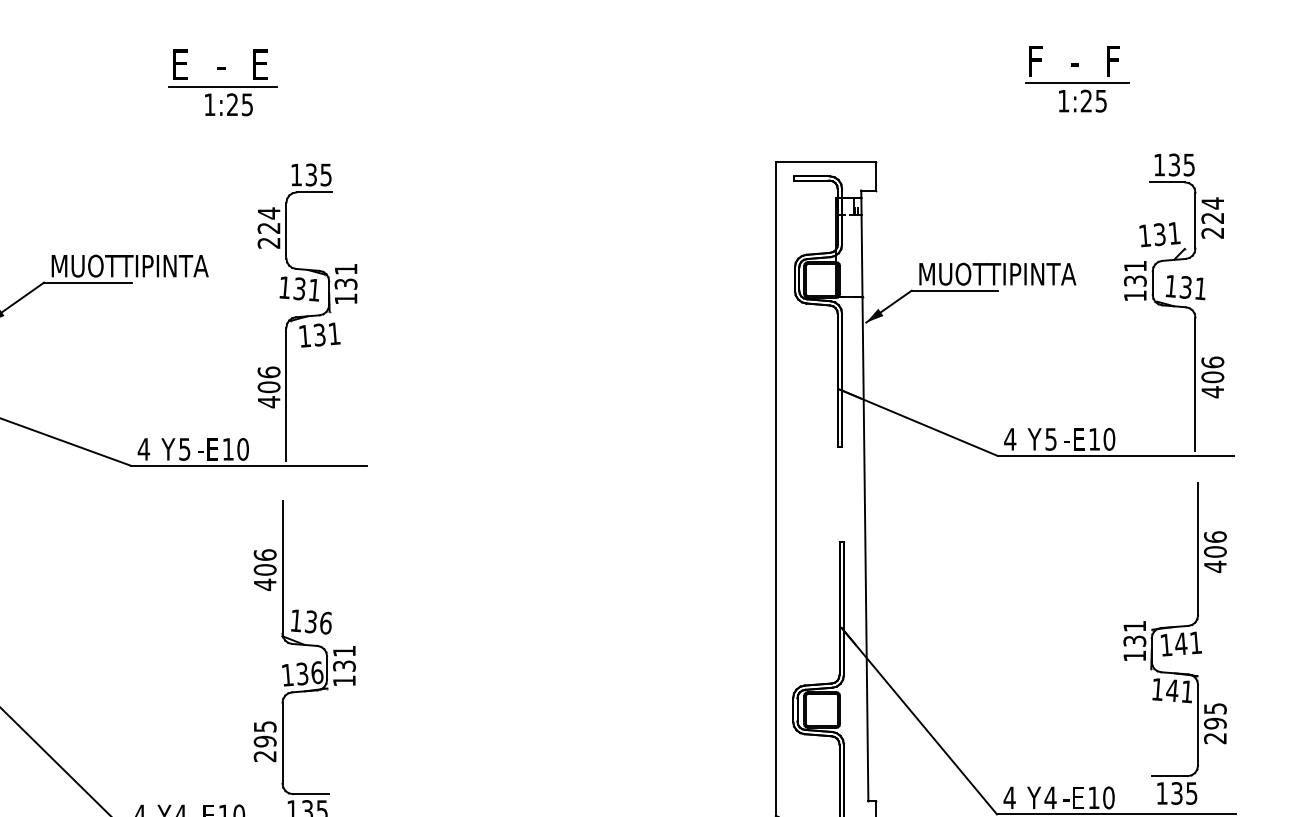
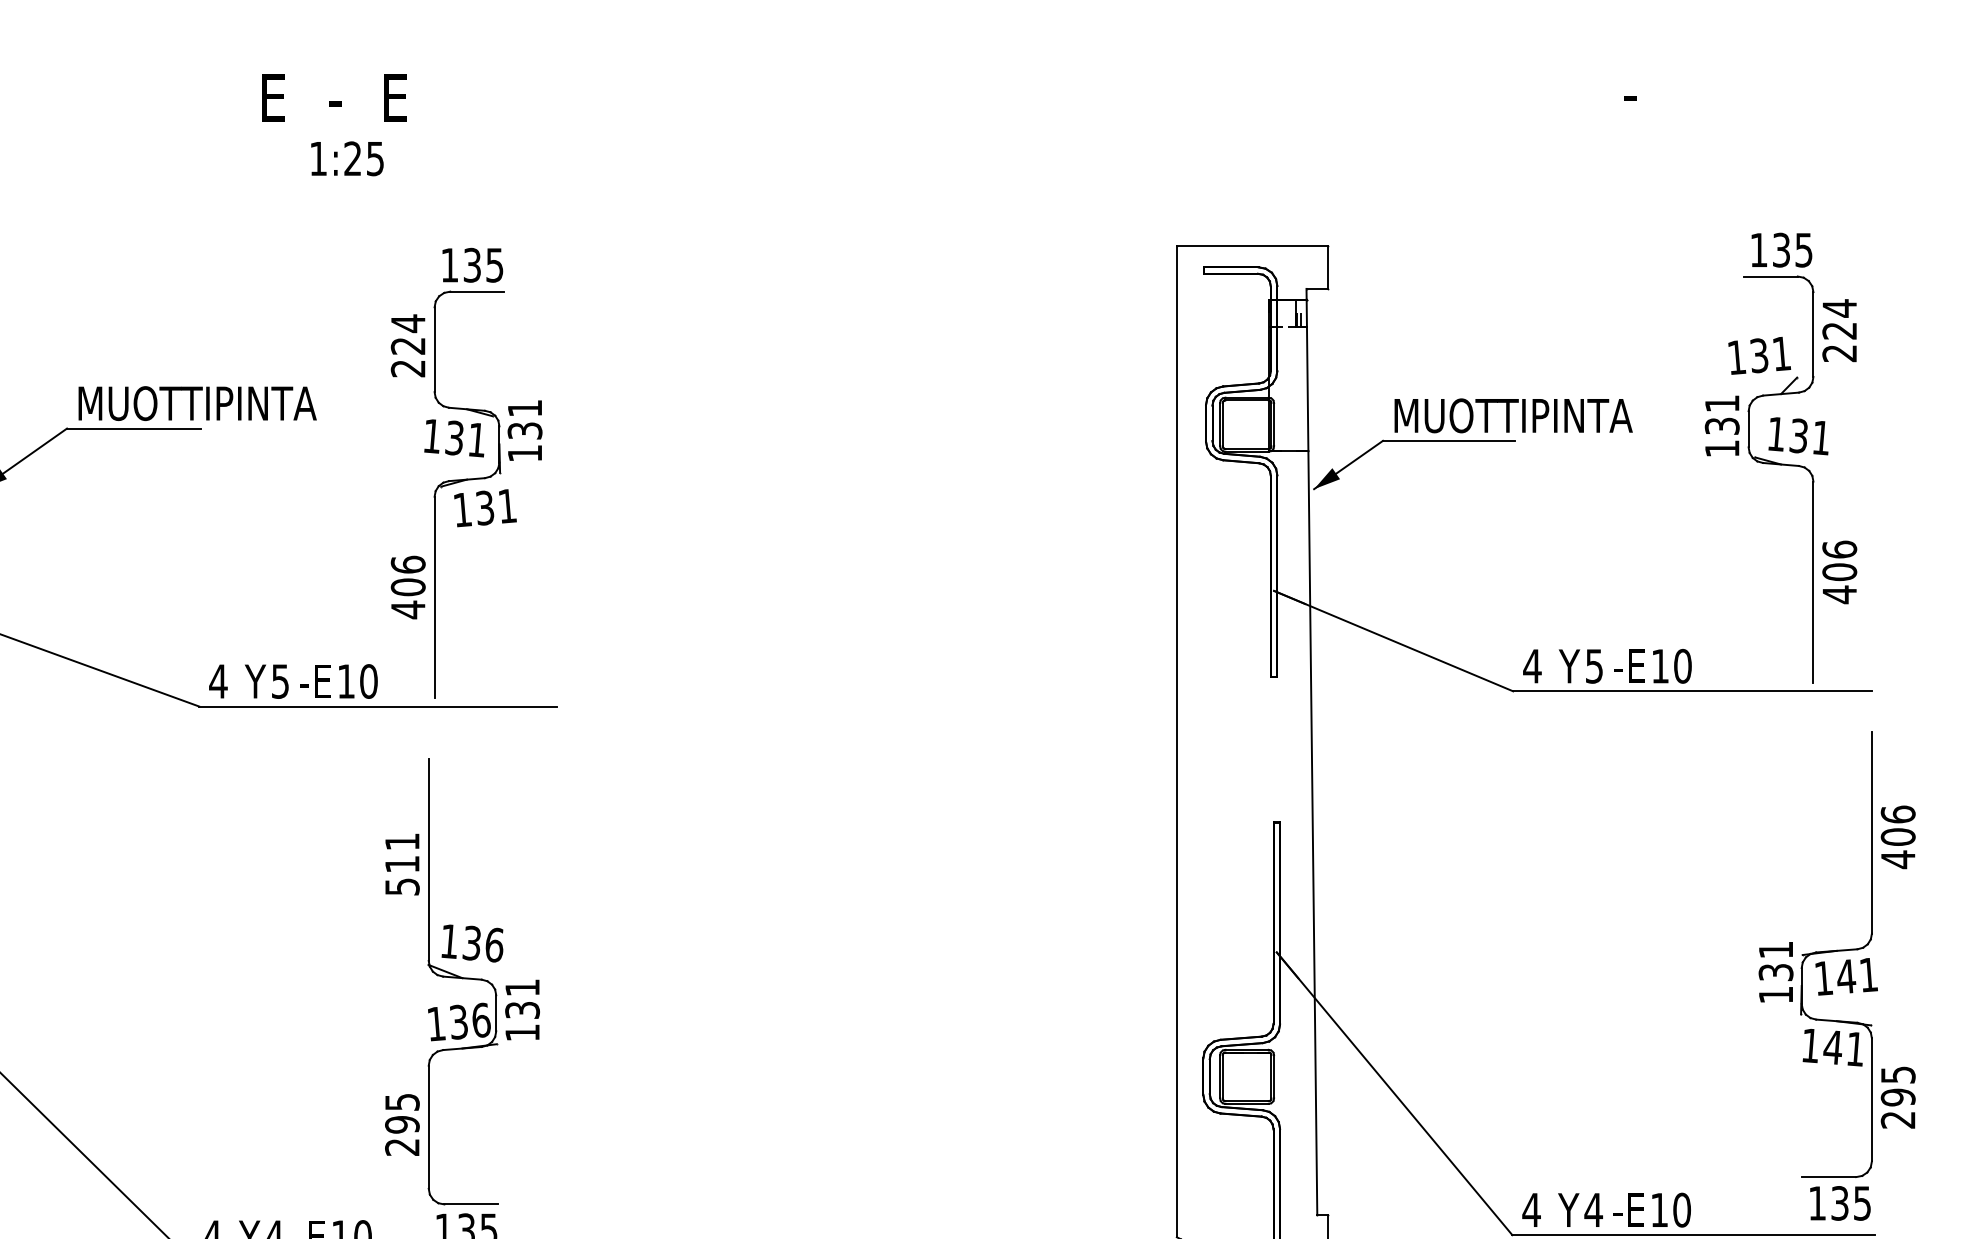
part: (1077, 79) -> (1634, 120), removed
line: (223, 87) -> (339, 132), removed
text: (264, 569) -> (401, 863), 406 -> 511
part: (1174, 643) -> (1836, 975), moved

